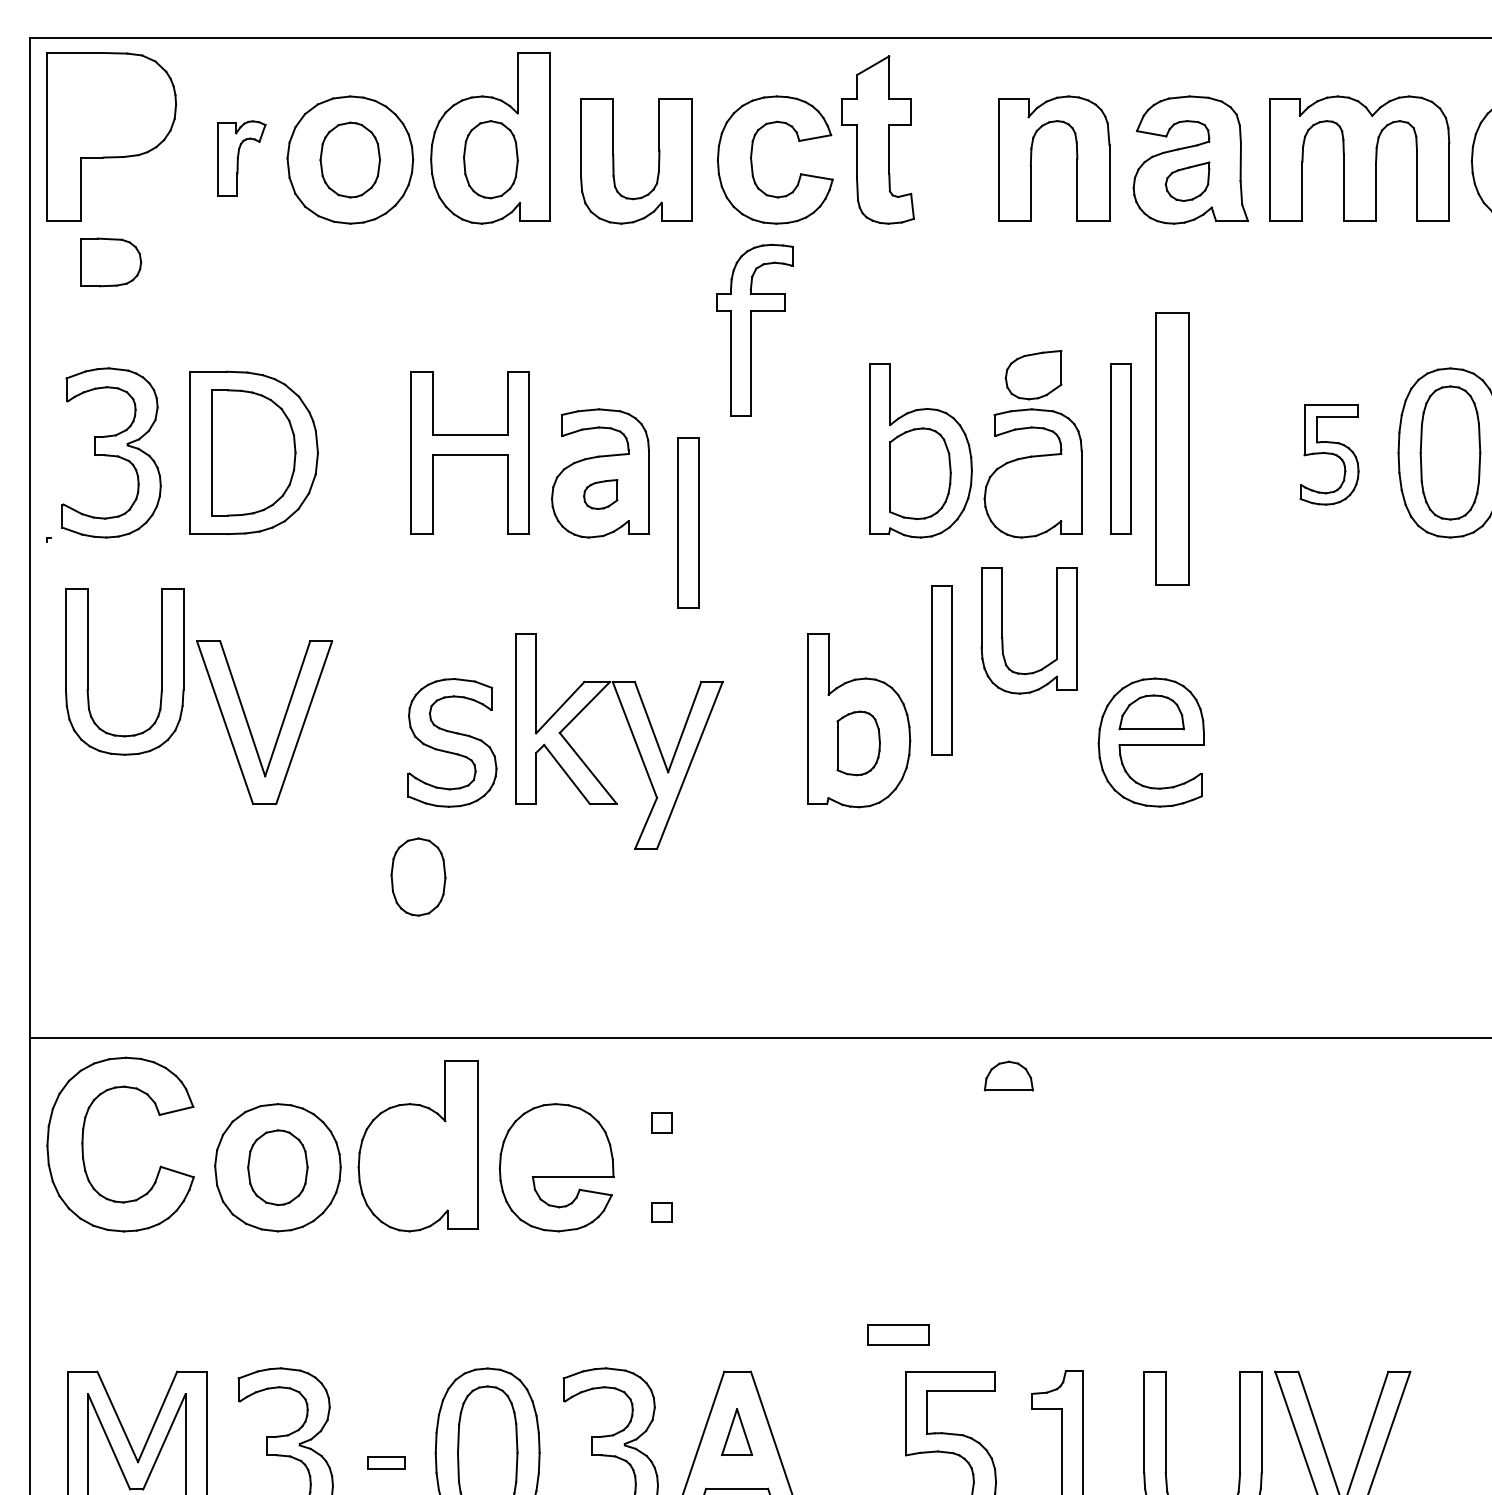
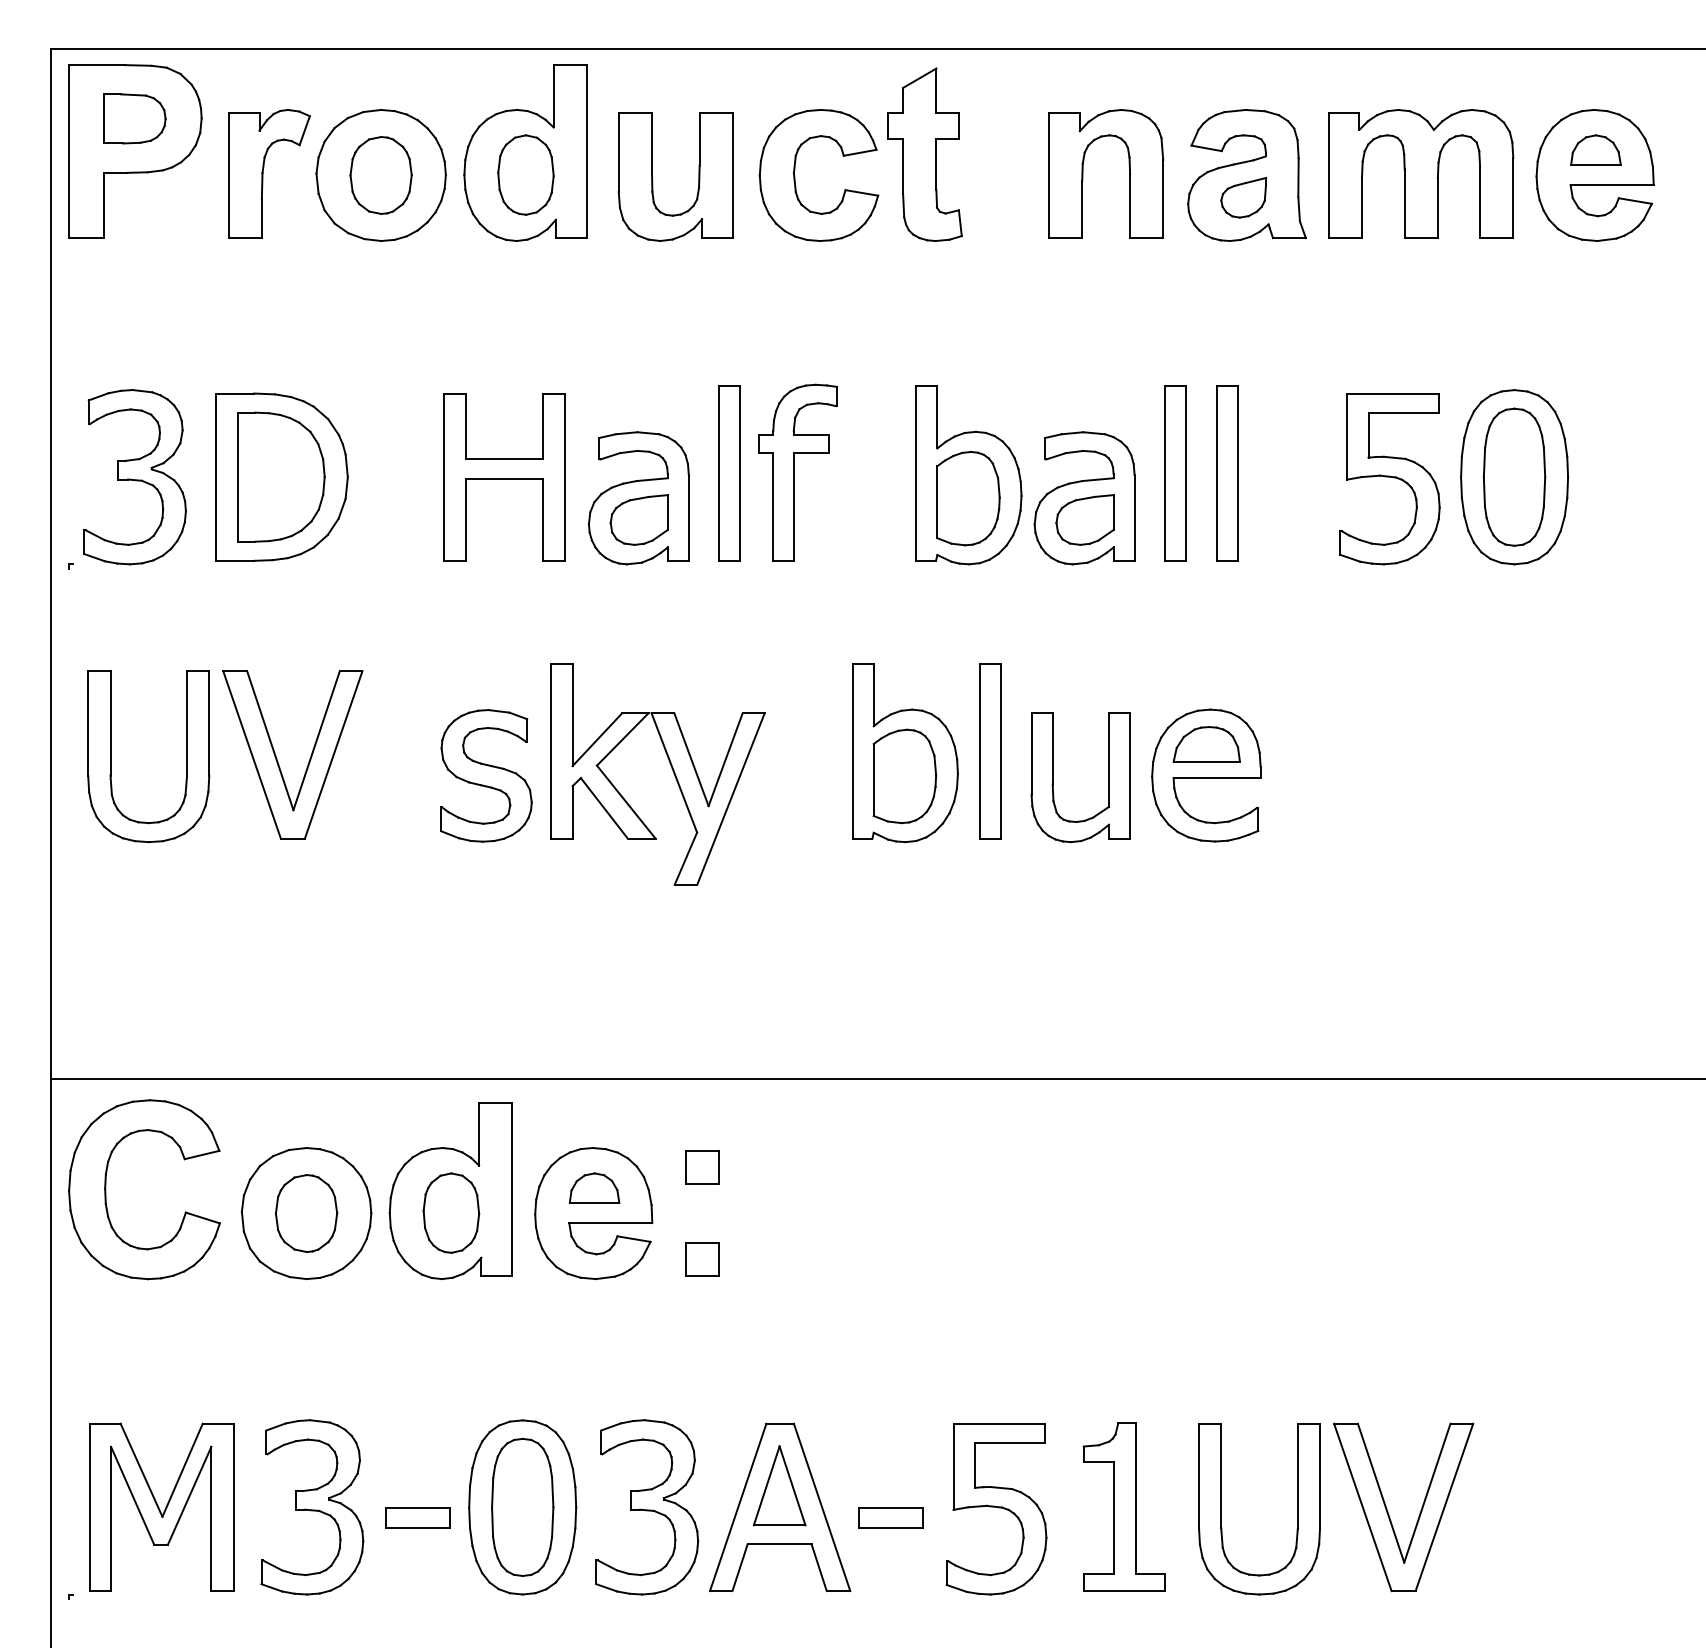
part: (241, 158) -> (269, 173), size x1.67
part: (110, 262) -> (134, 118), moved
part: (755, 329) -> (798, 472), moved
part: (1033, 374) -> (1084, 519), moved
part: (1171, 449) -> (1227, 473), size x0.62
part: (1329, 455) -> (1389, 479), size x1.67
part: (600, 494) -> (638, 519), size x1.67
part: (688, 523) -> (729, 473), moved
part: (1002, 630) -> (1053, 777), moved
part: (941, 670) -> (990, 751), moved
part: (88, 671) -> (111, 756), moved
part: (858, 743) -> (904, 776), size x1.43
part: (418, 876) -> (451, 1212), moved
part: (1008, 1075) -> (594, 1187), moved
part: (662, 1123) -> (702, 1167), size x1.67
part: (662, 1212) -> (702, 1259), size x1.67
part: (898, 1334) -> (890, 1517), moved
part: (737, 1431) -> (779, 1485), size x1.67
part: (385, 1462) -> (417, 1517), size x1.67

